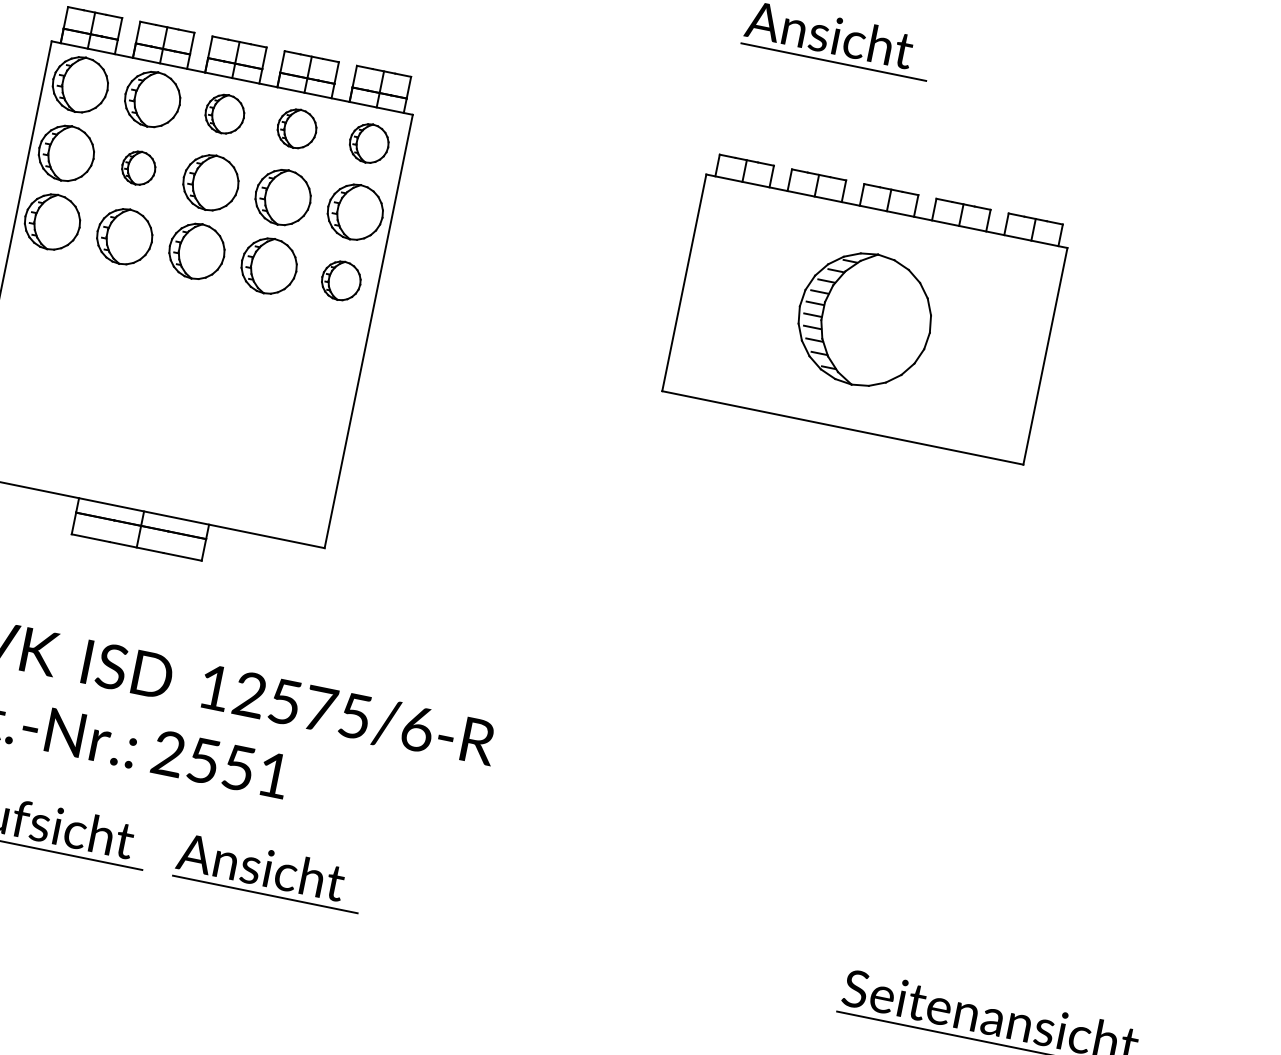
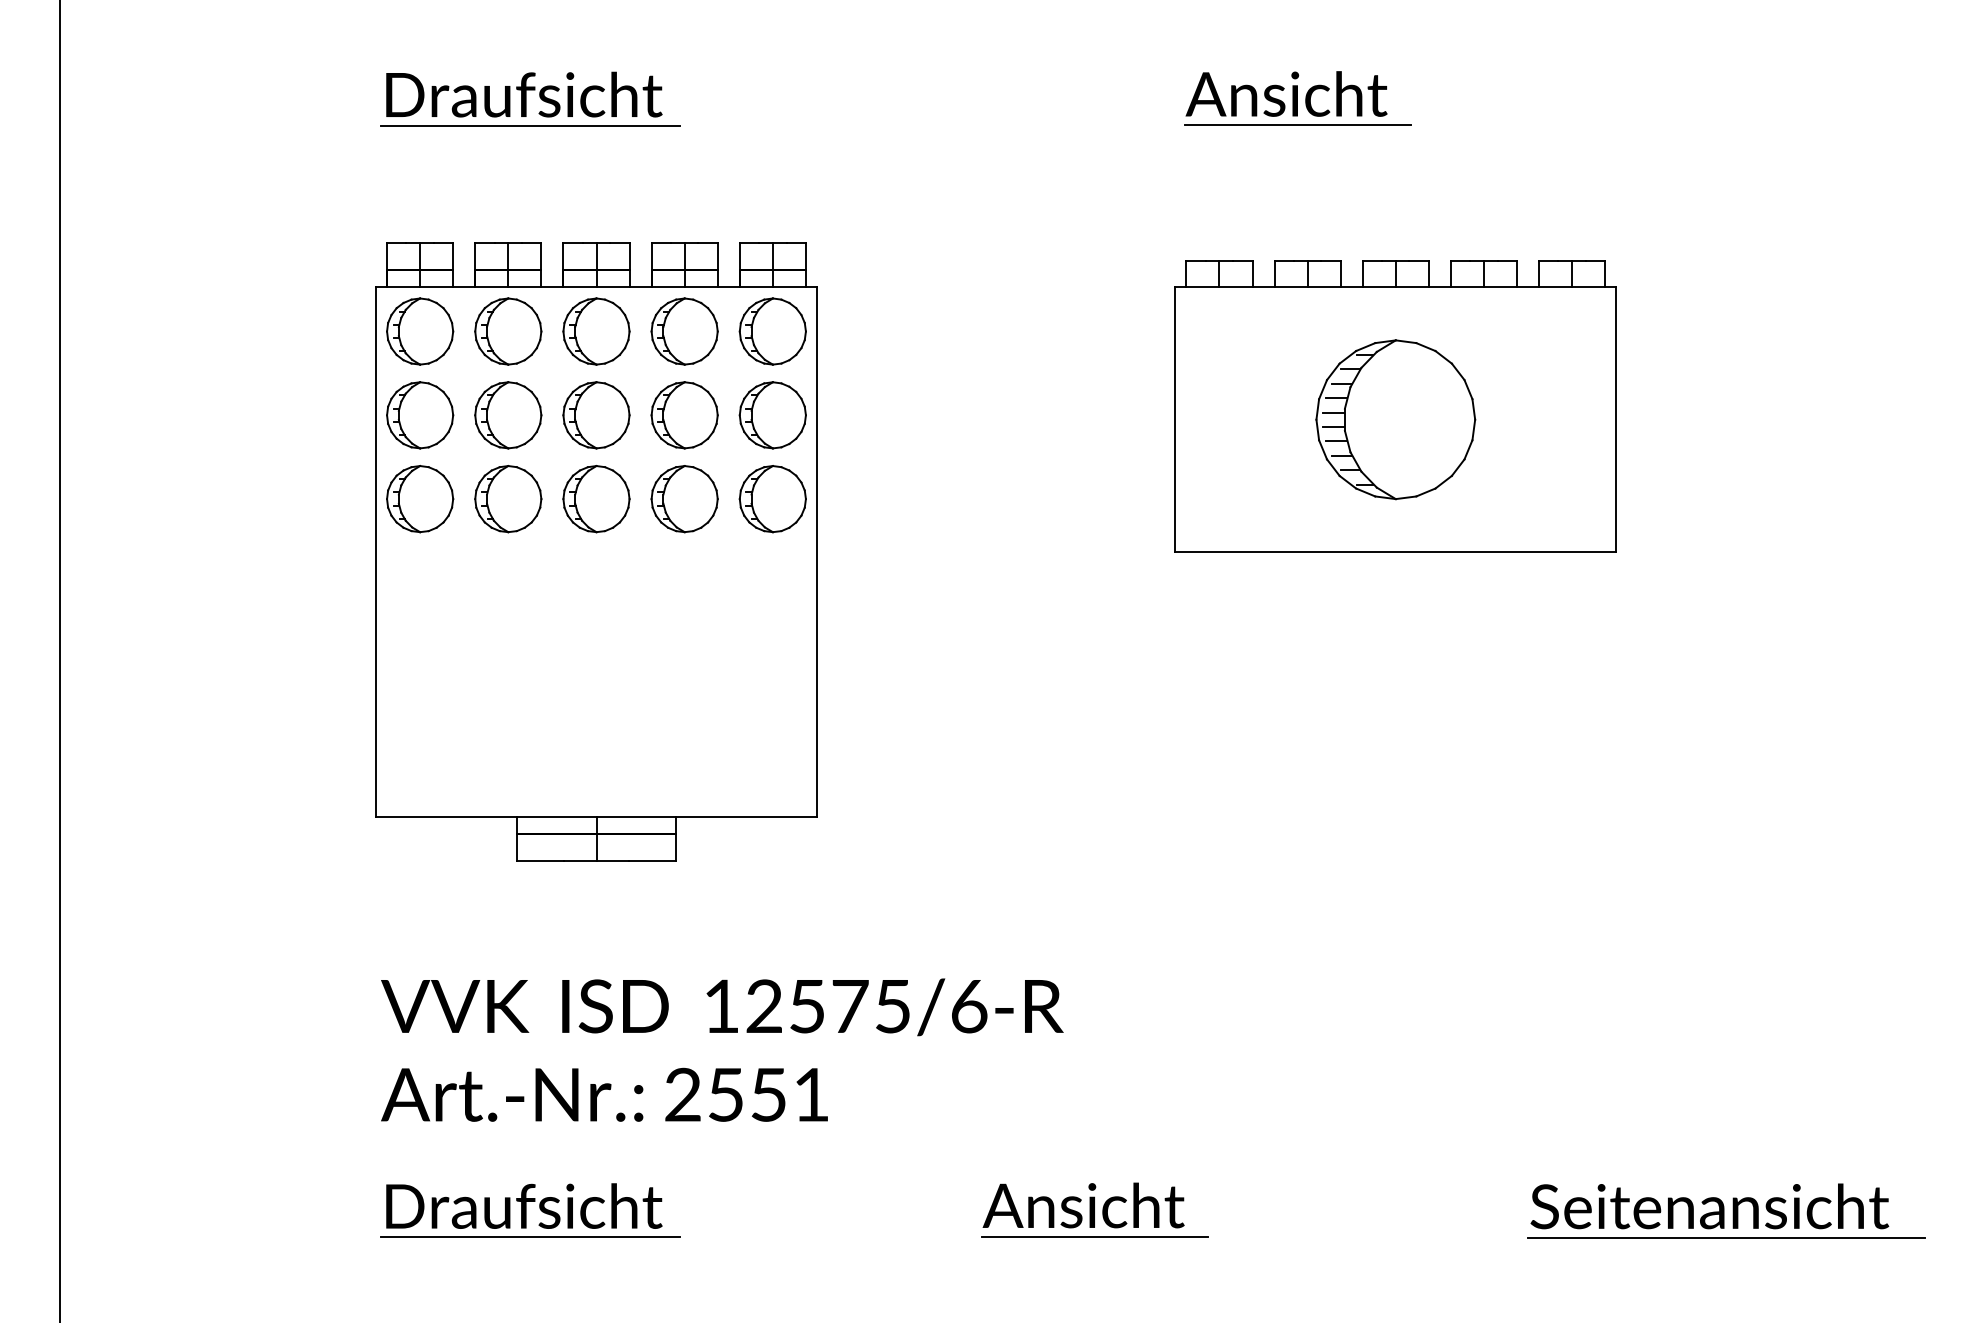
part: (224, 114) -> (596, 331), size x1.43
part: (296, 128) -> (684, 331), size x1.43
part: (369, 143) -> (772, 331), size x1.43
part: (138, 168) -> (508, 415), size x1.67
part: (341, 281) -> (772, 499), size x1.43
part: (269, 872) -> (1094, 1209), moved

